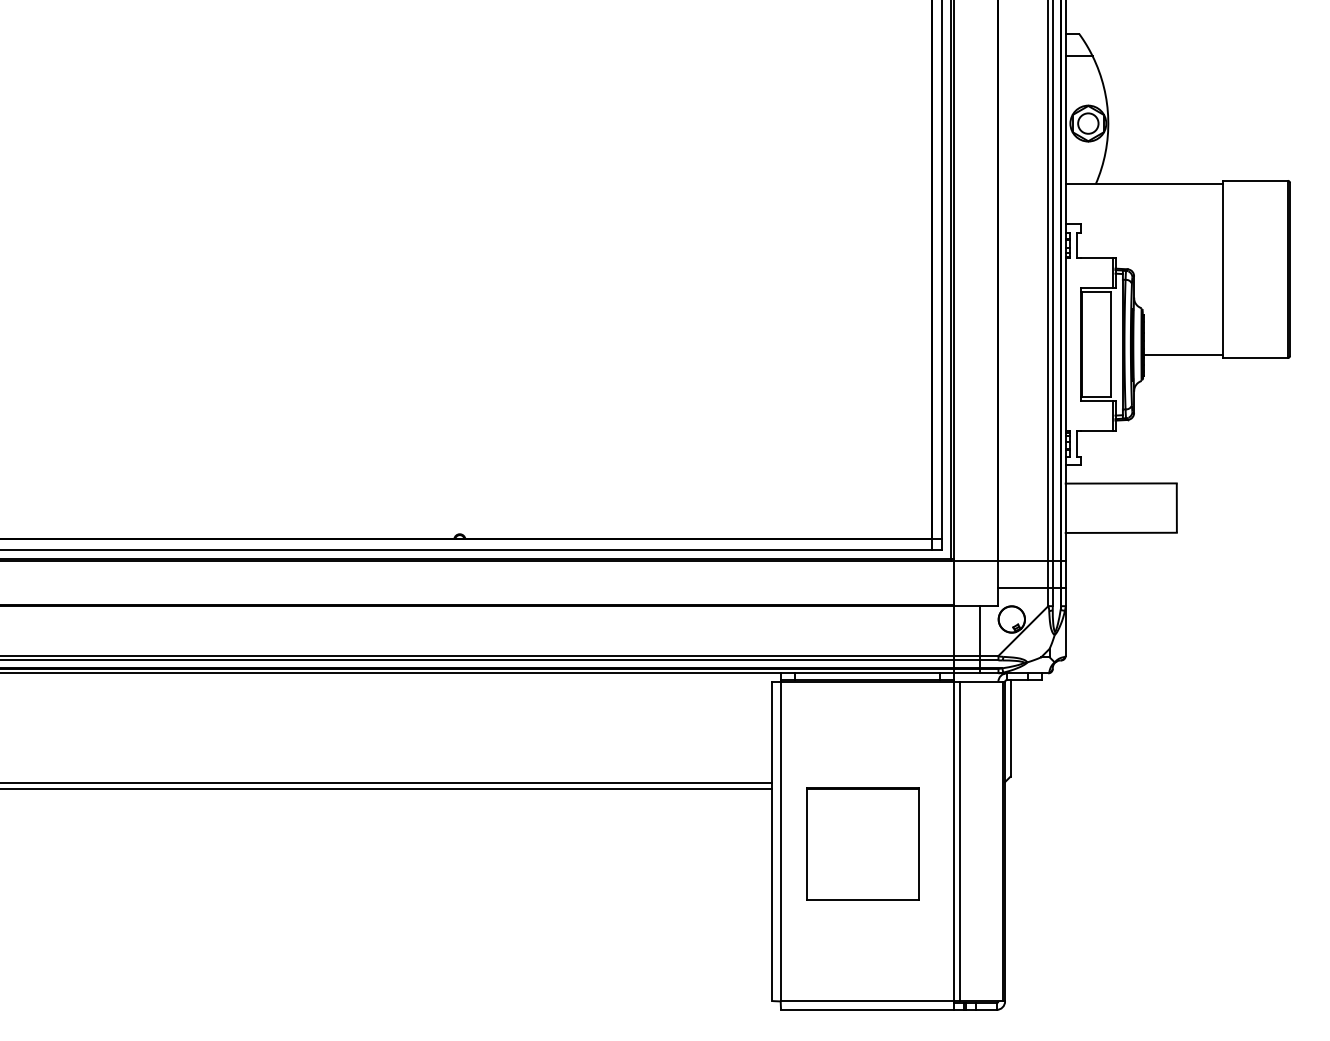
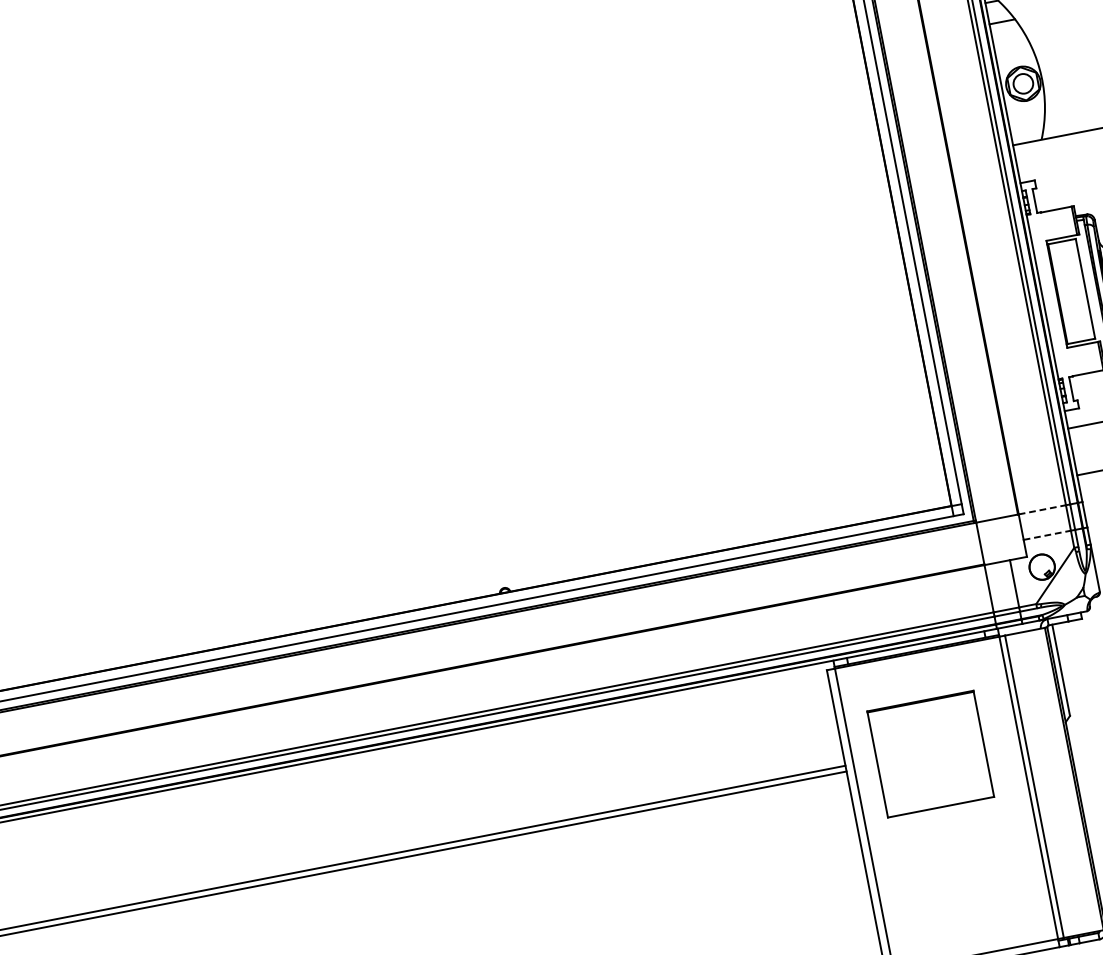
line: (1023, 561) -> (1042, 510), solid -> dashed
line: (1023, 588) -> (1047, 535), solid -> dashed
part: (862, 843) -> (929, 753), moved

